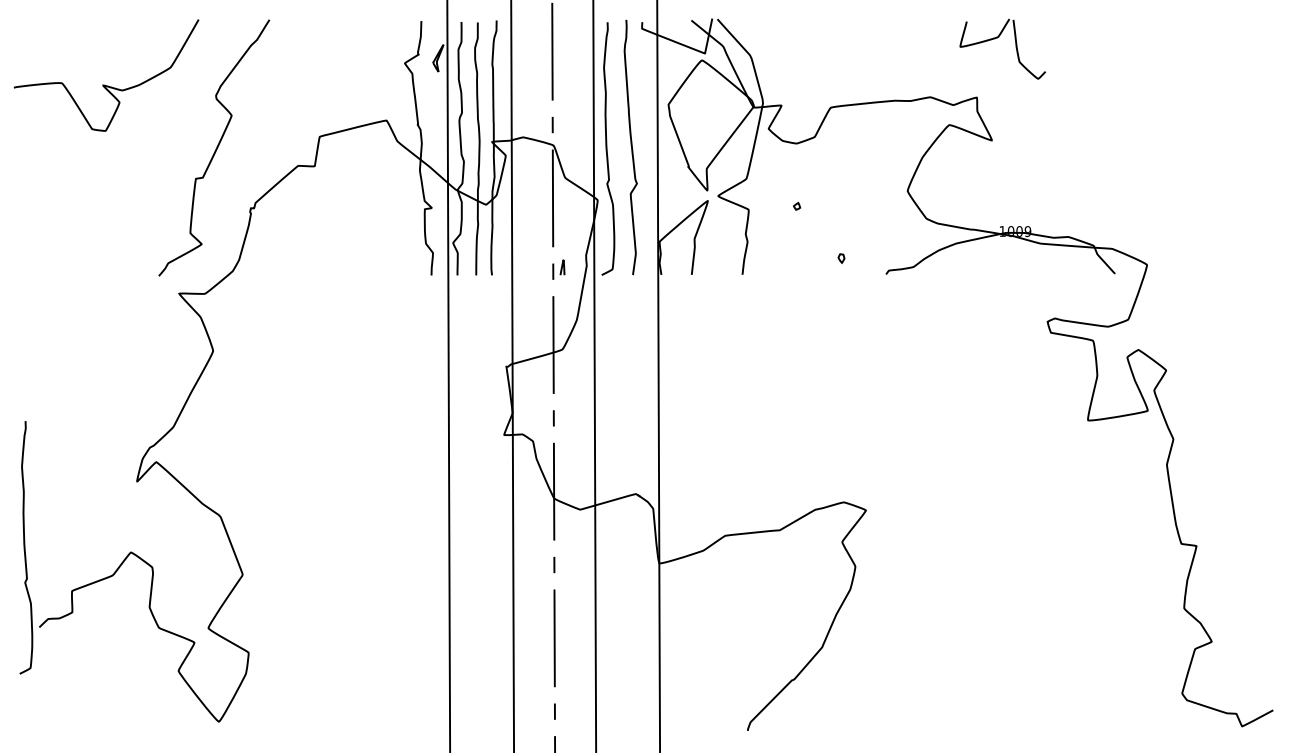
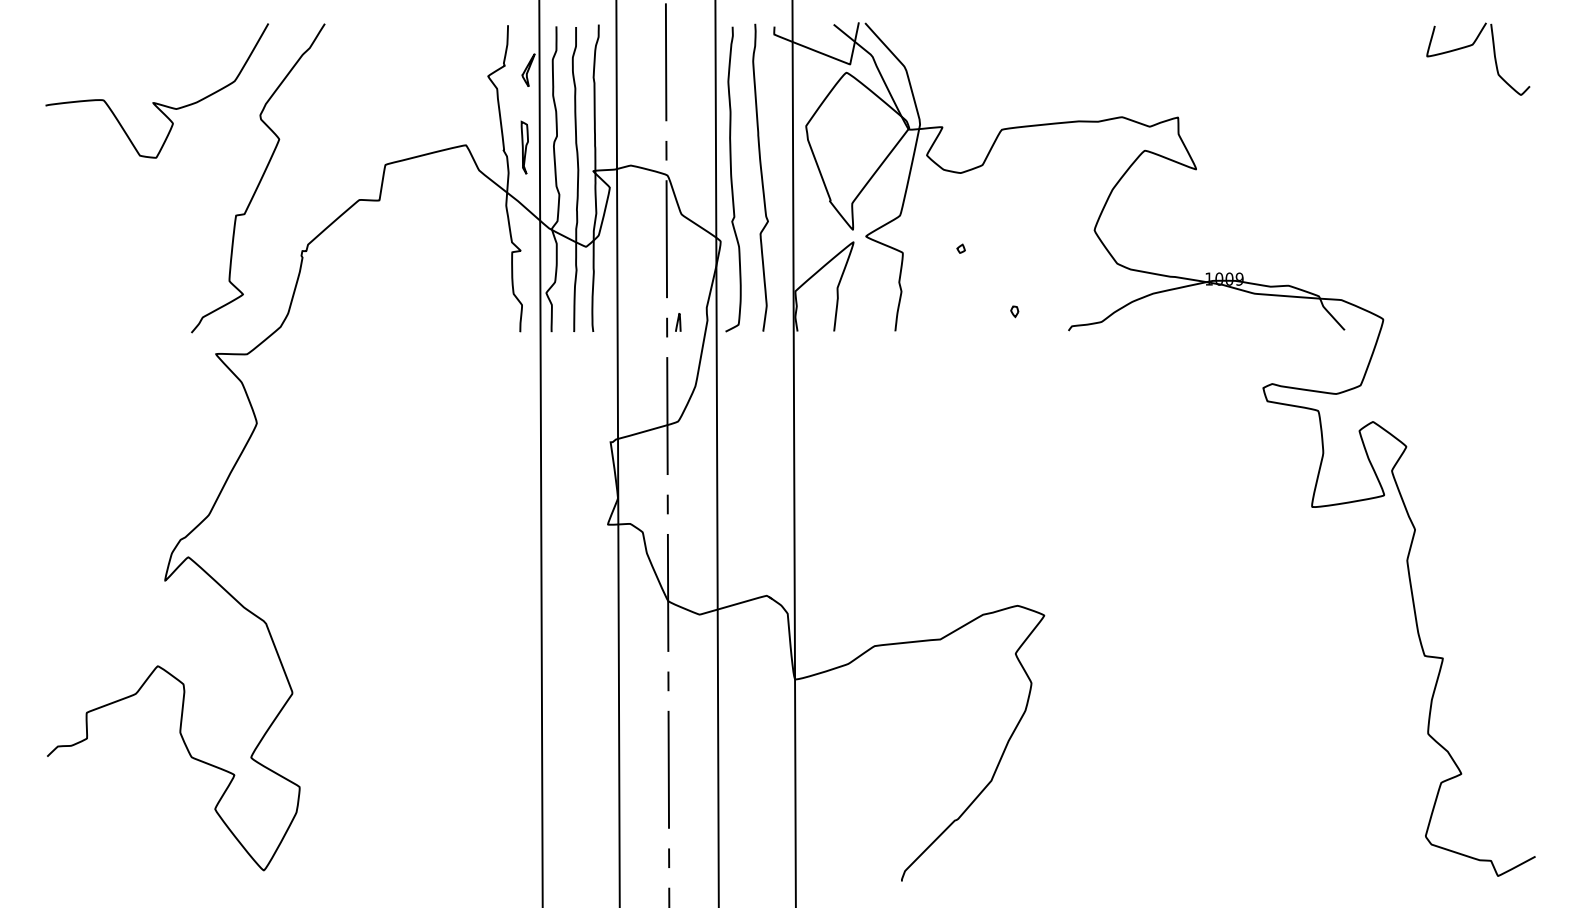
part: (997, 38) -> (1471, 46), moved
curve: (105, 85) -> (156, 102), moved
part: (435, 122) -> (524, 147), added
curve: (25, 547) -> (30, 660), removed

